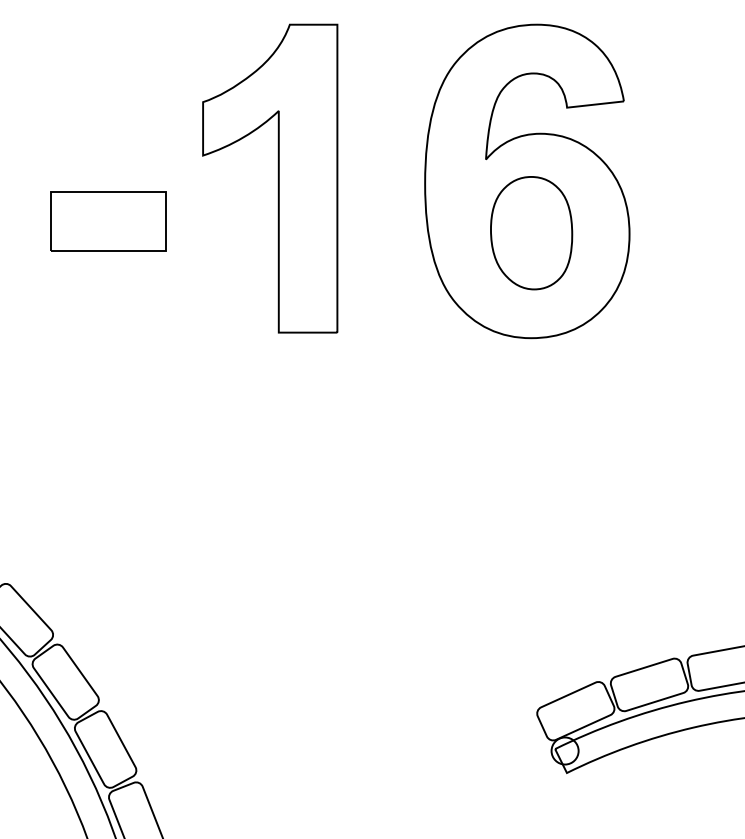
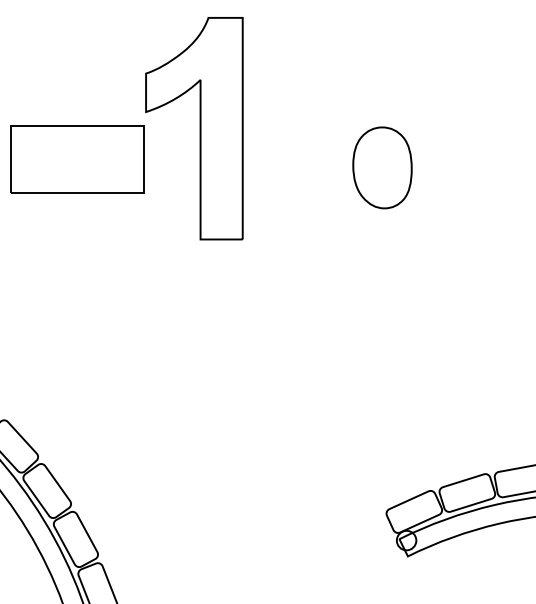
part: (527, 181) -> (379, 130), removed
part: (109, 221) -> (78, 159), size x1.6

